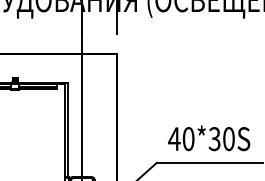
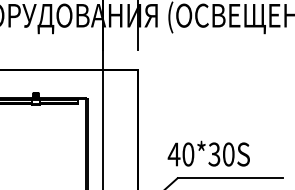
text: (208, 138) -> (208, 153), moved

